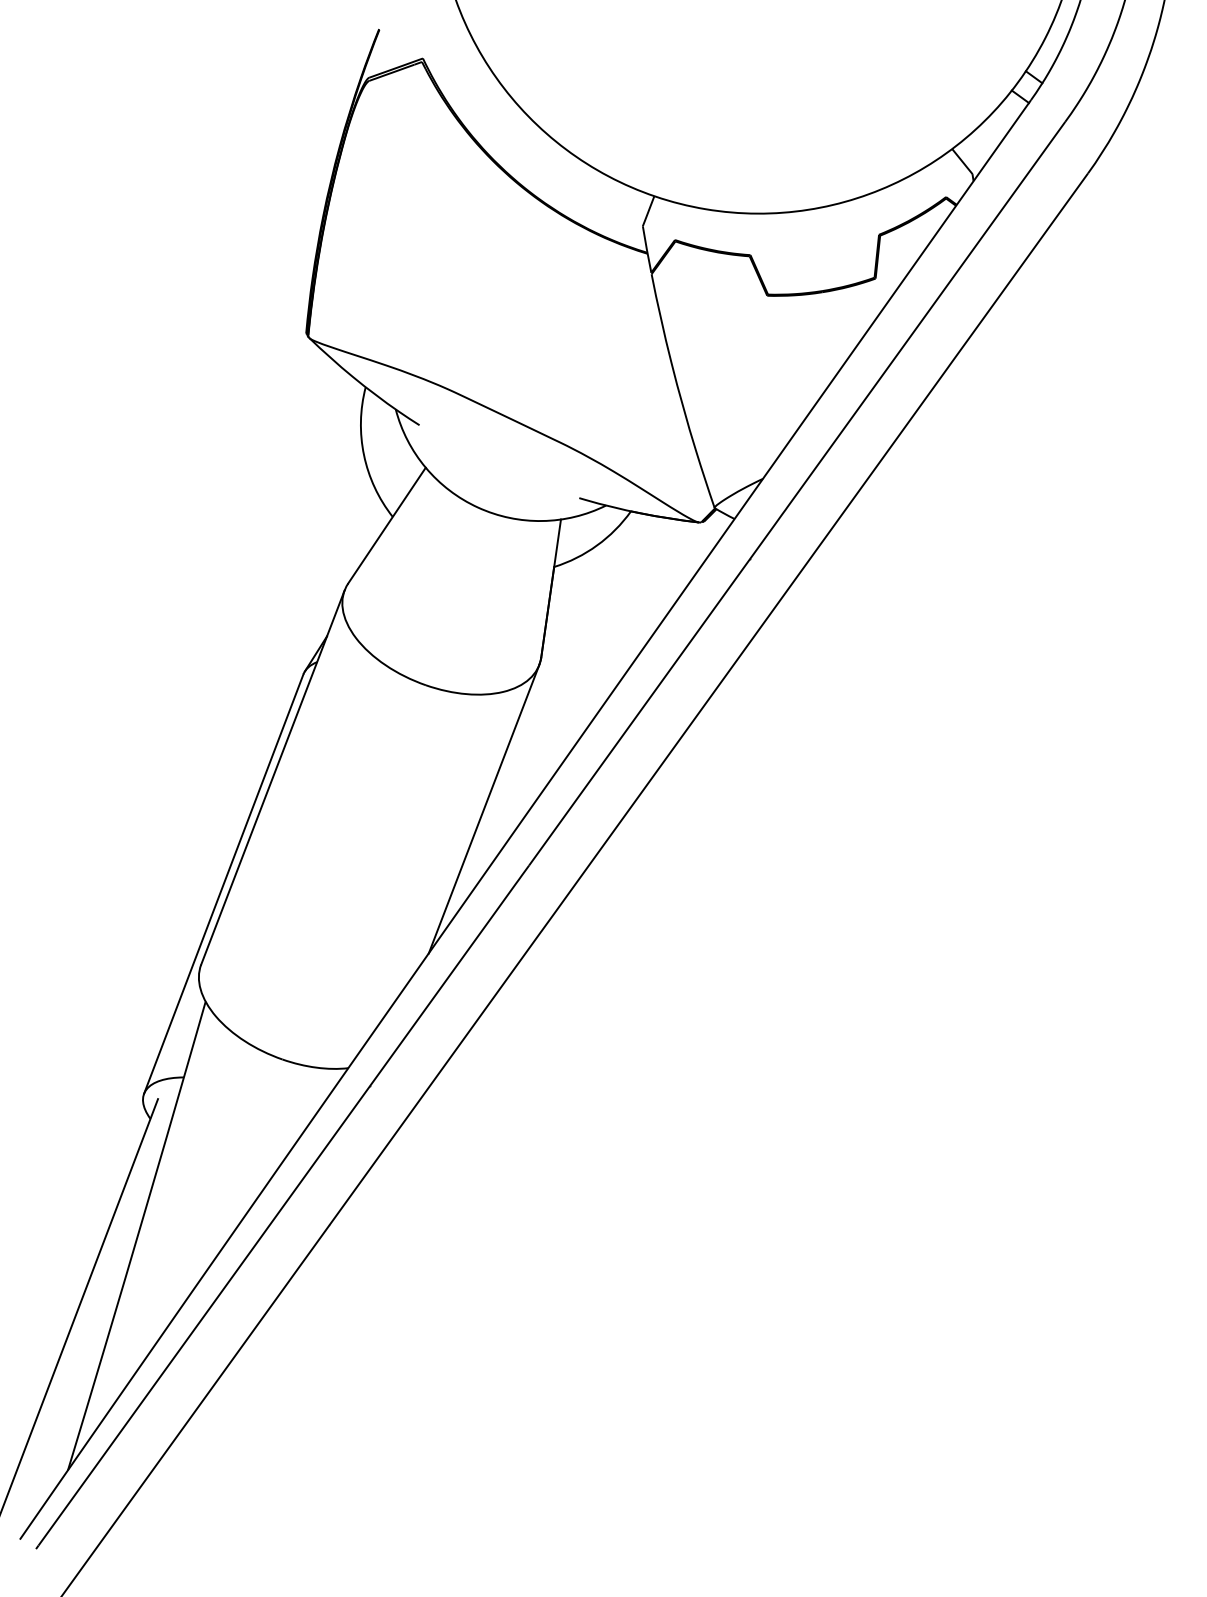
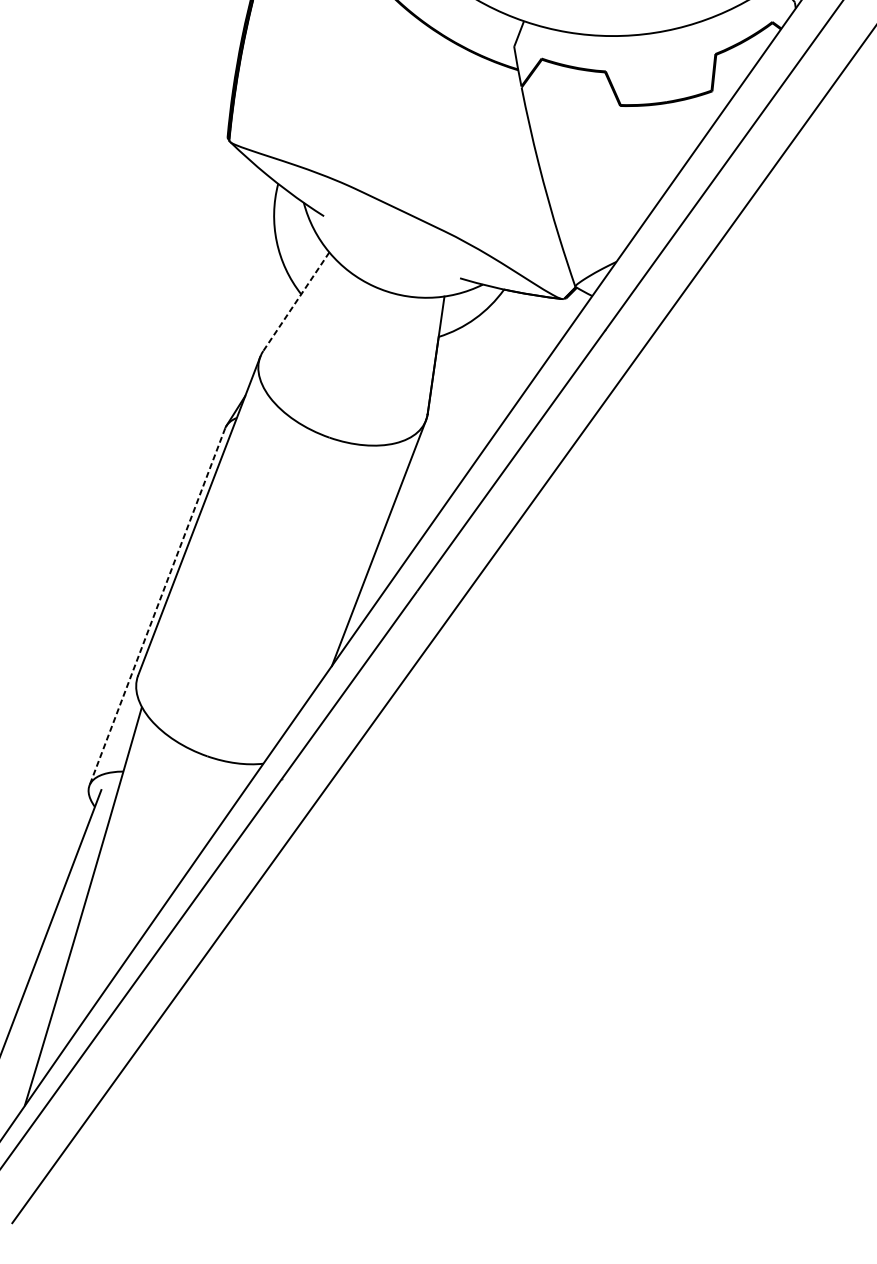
line: (386, 525) -> (295, 301), solid -> dashed
line: (223, 884) -> (157, 607), solid -> dashed

